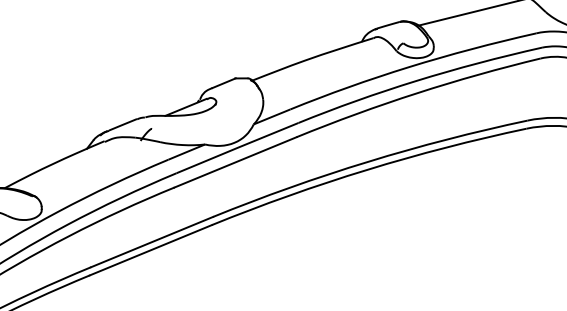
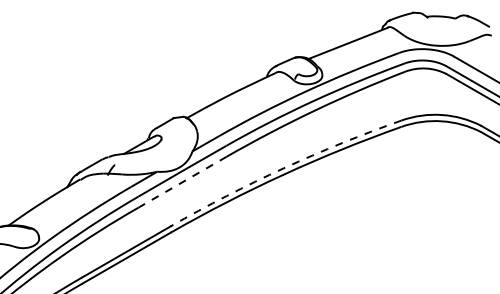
arc: (367, 161) -> (283, 168), solid -> dashed
line: (235, 162) -> (182, 182), solid -> dashed

